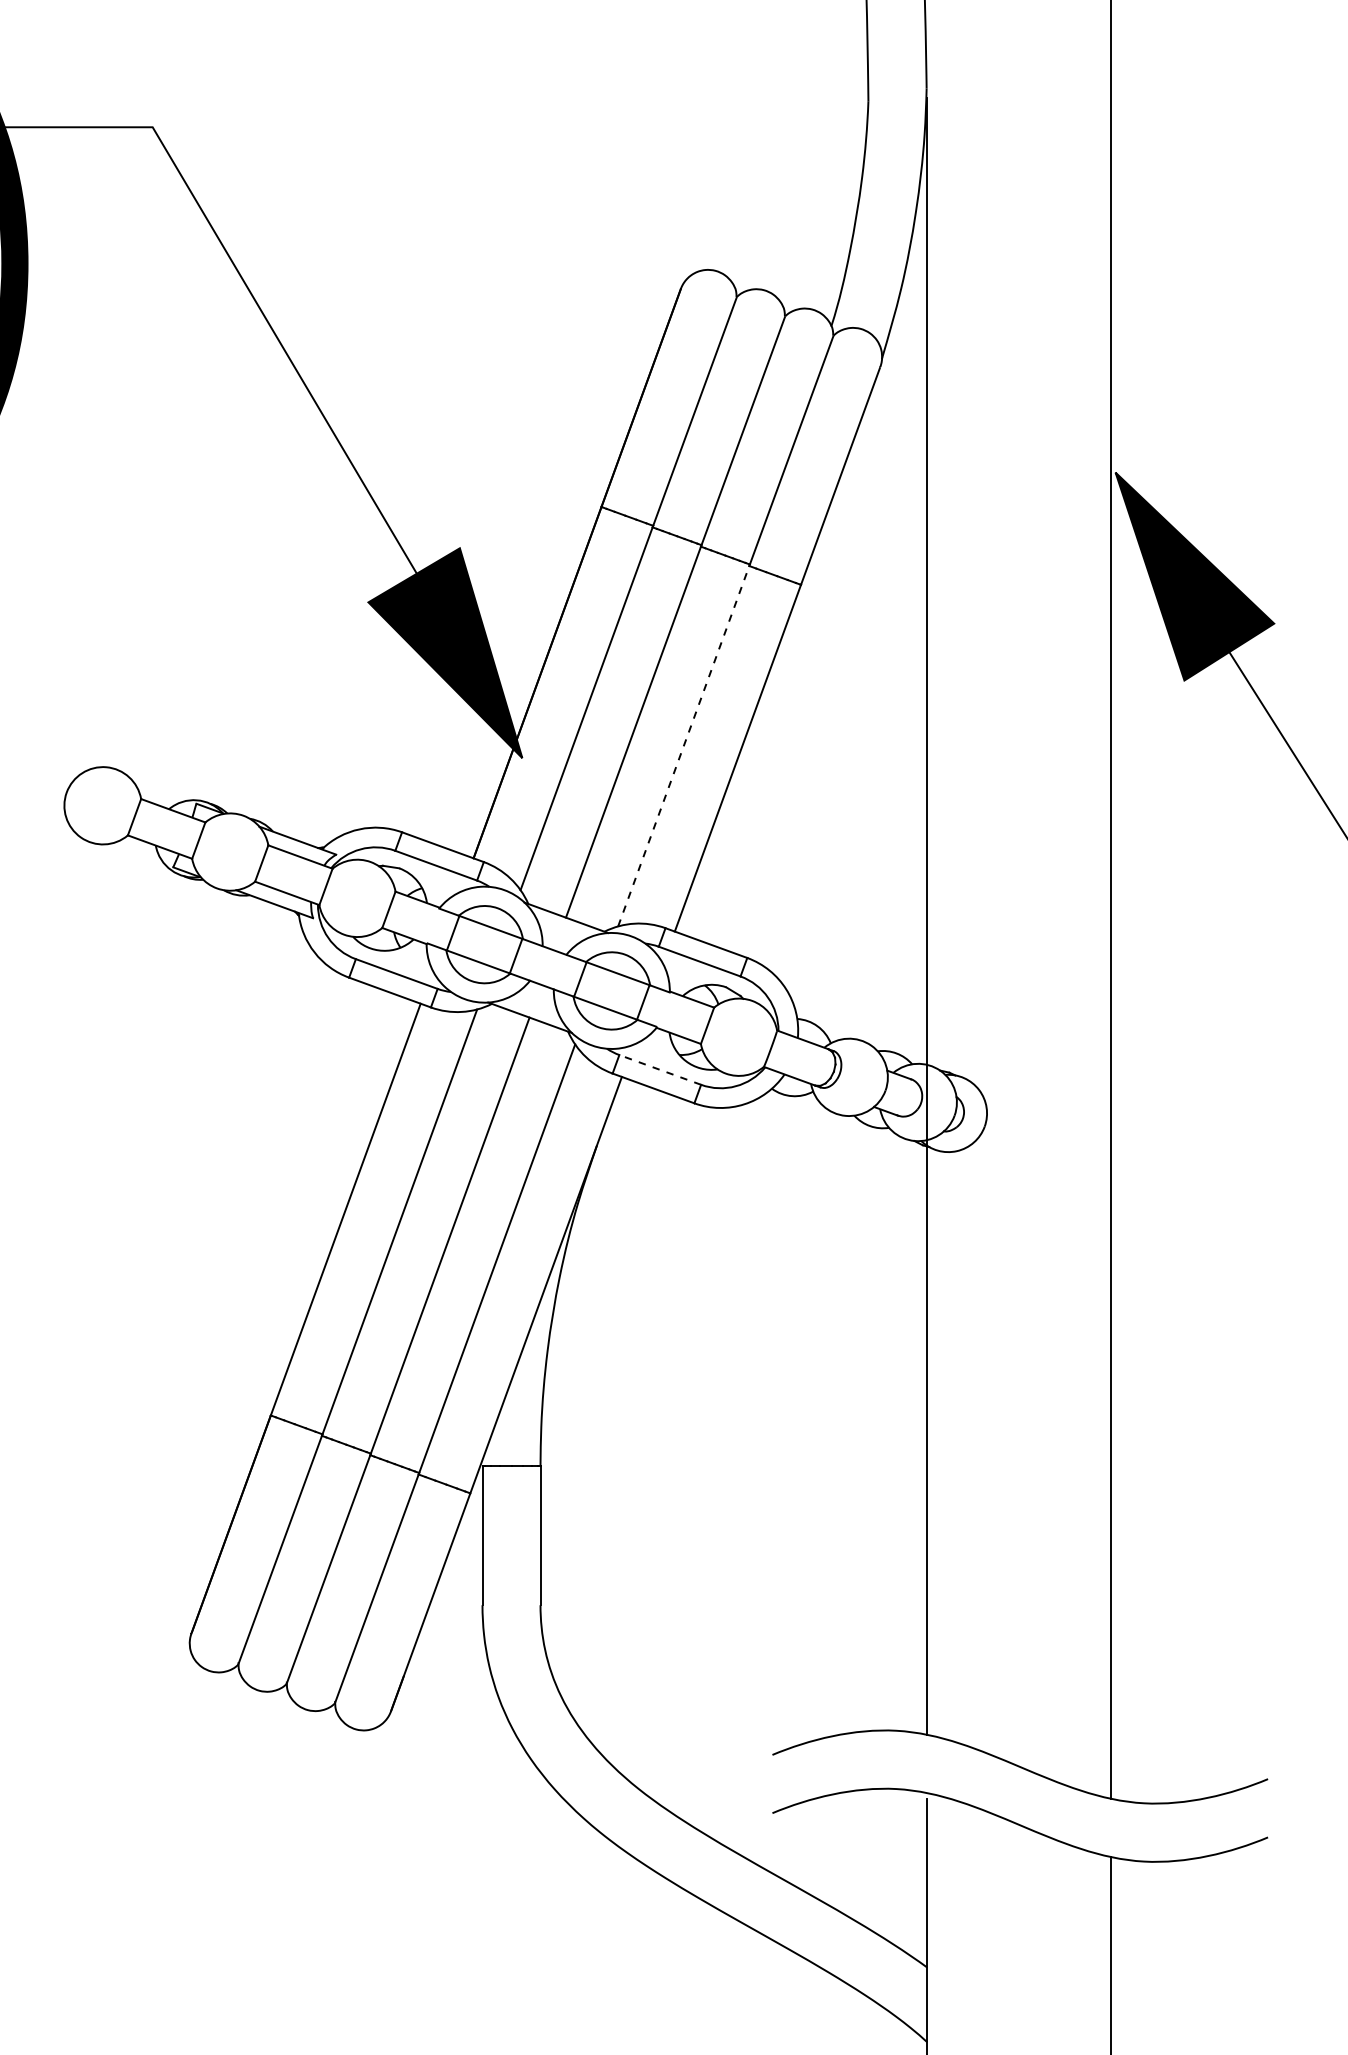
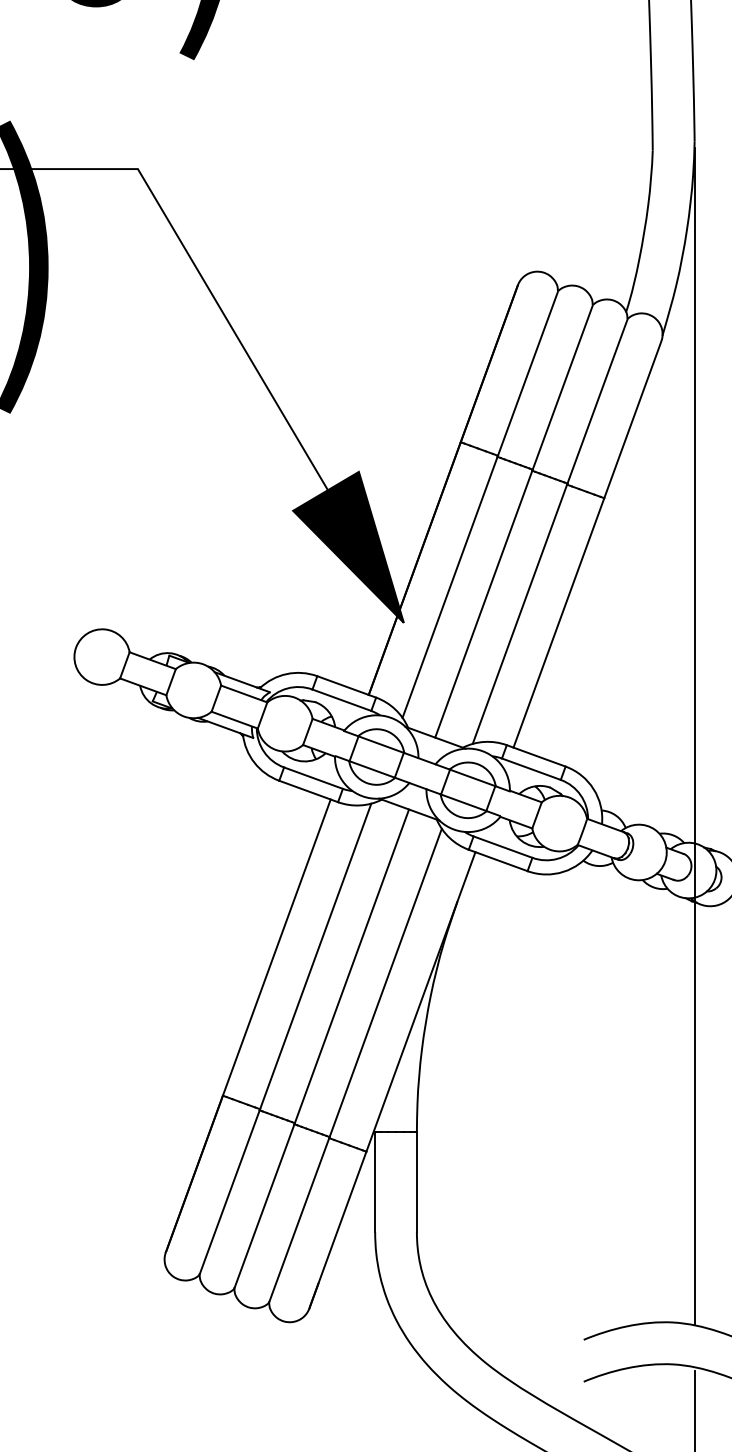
line: (683, 746) -> (519, 614), dashed -> solid
line: (660, 1069) -> (503, 846), dashed -> solid

